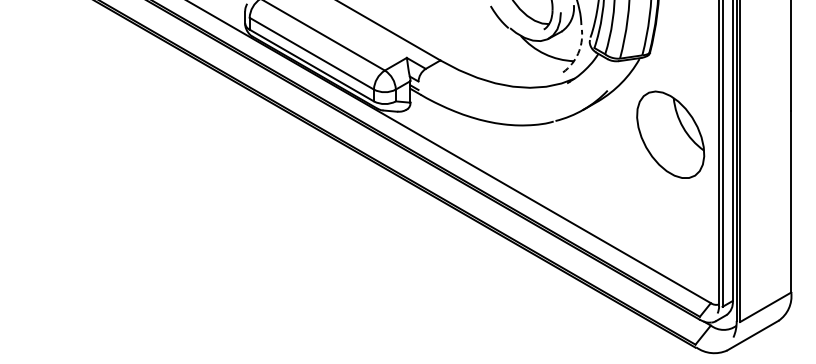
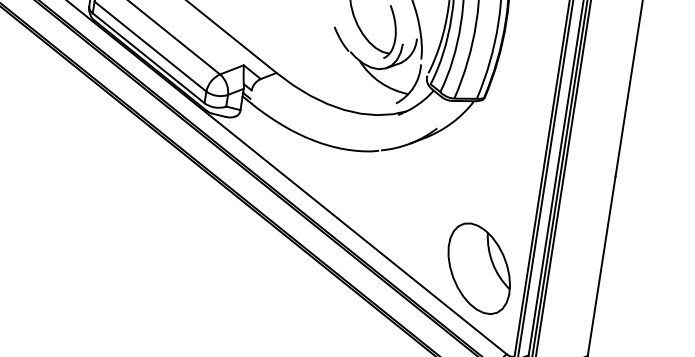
arc: (578, 53) -> (414, 87), dashed -> solid
part: (670, 134) -> (479, 268), moved

